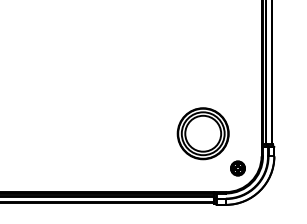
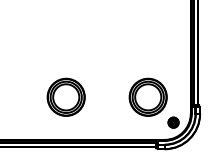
part: (89, 132) -> (65, 96), added

